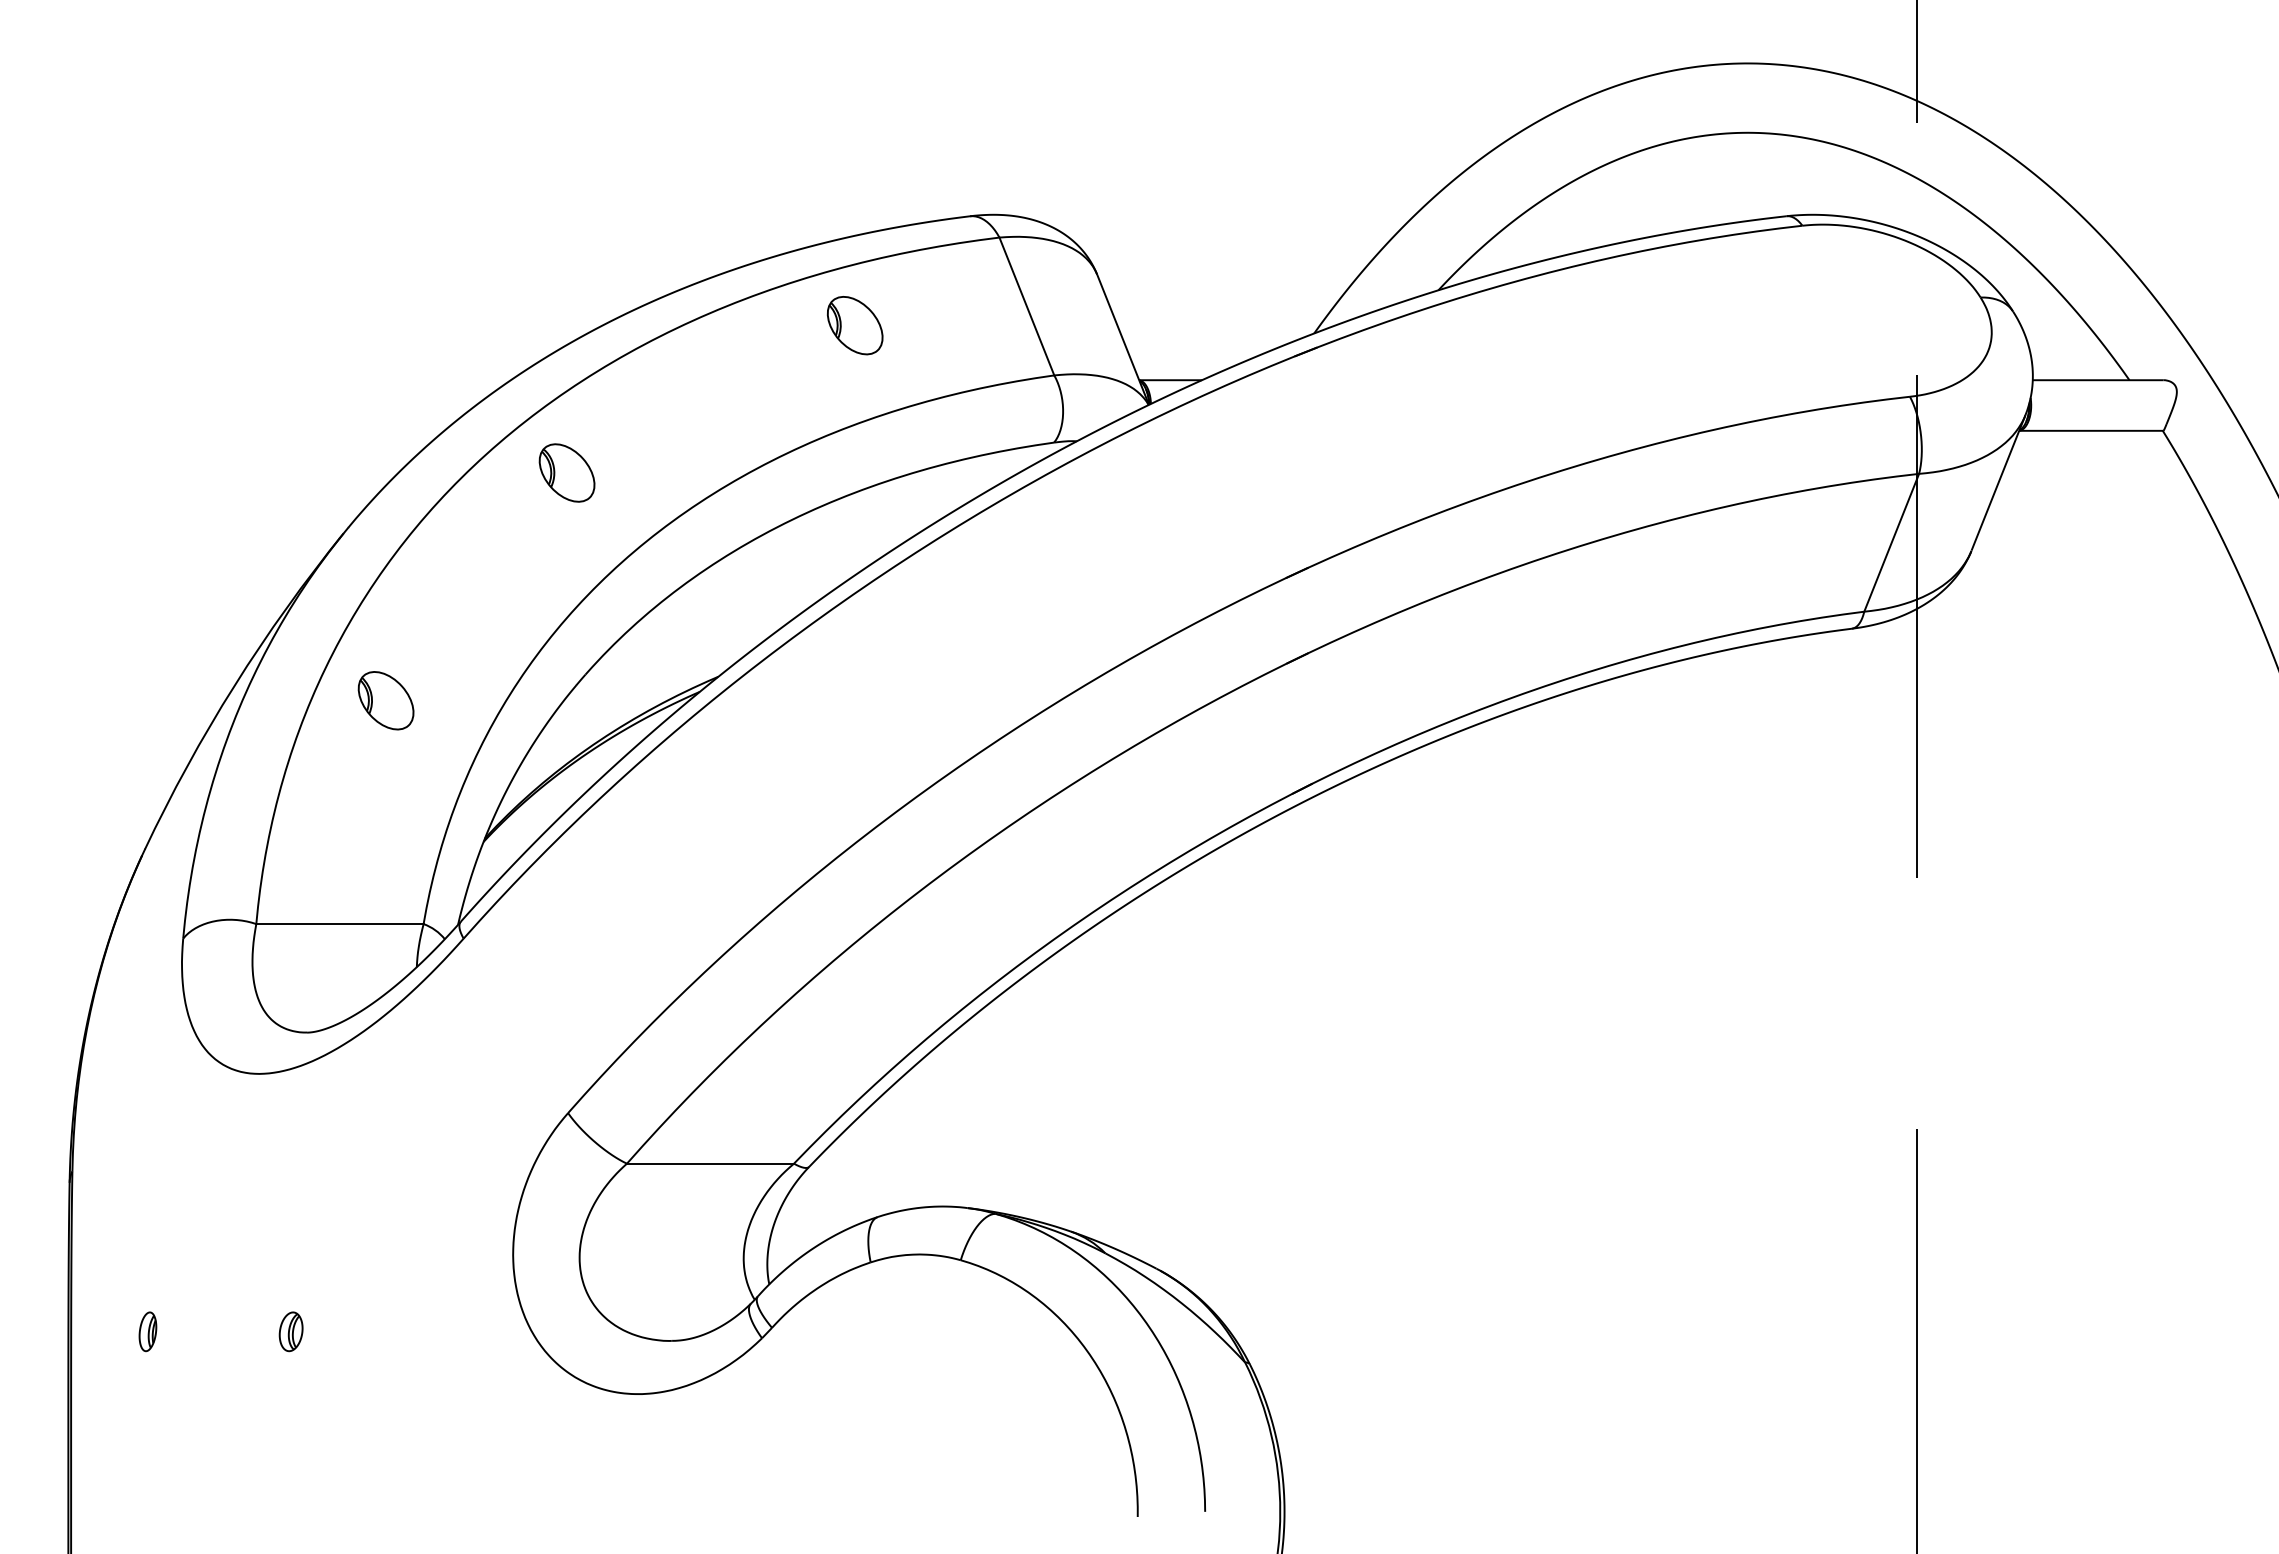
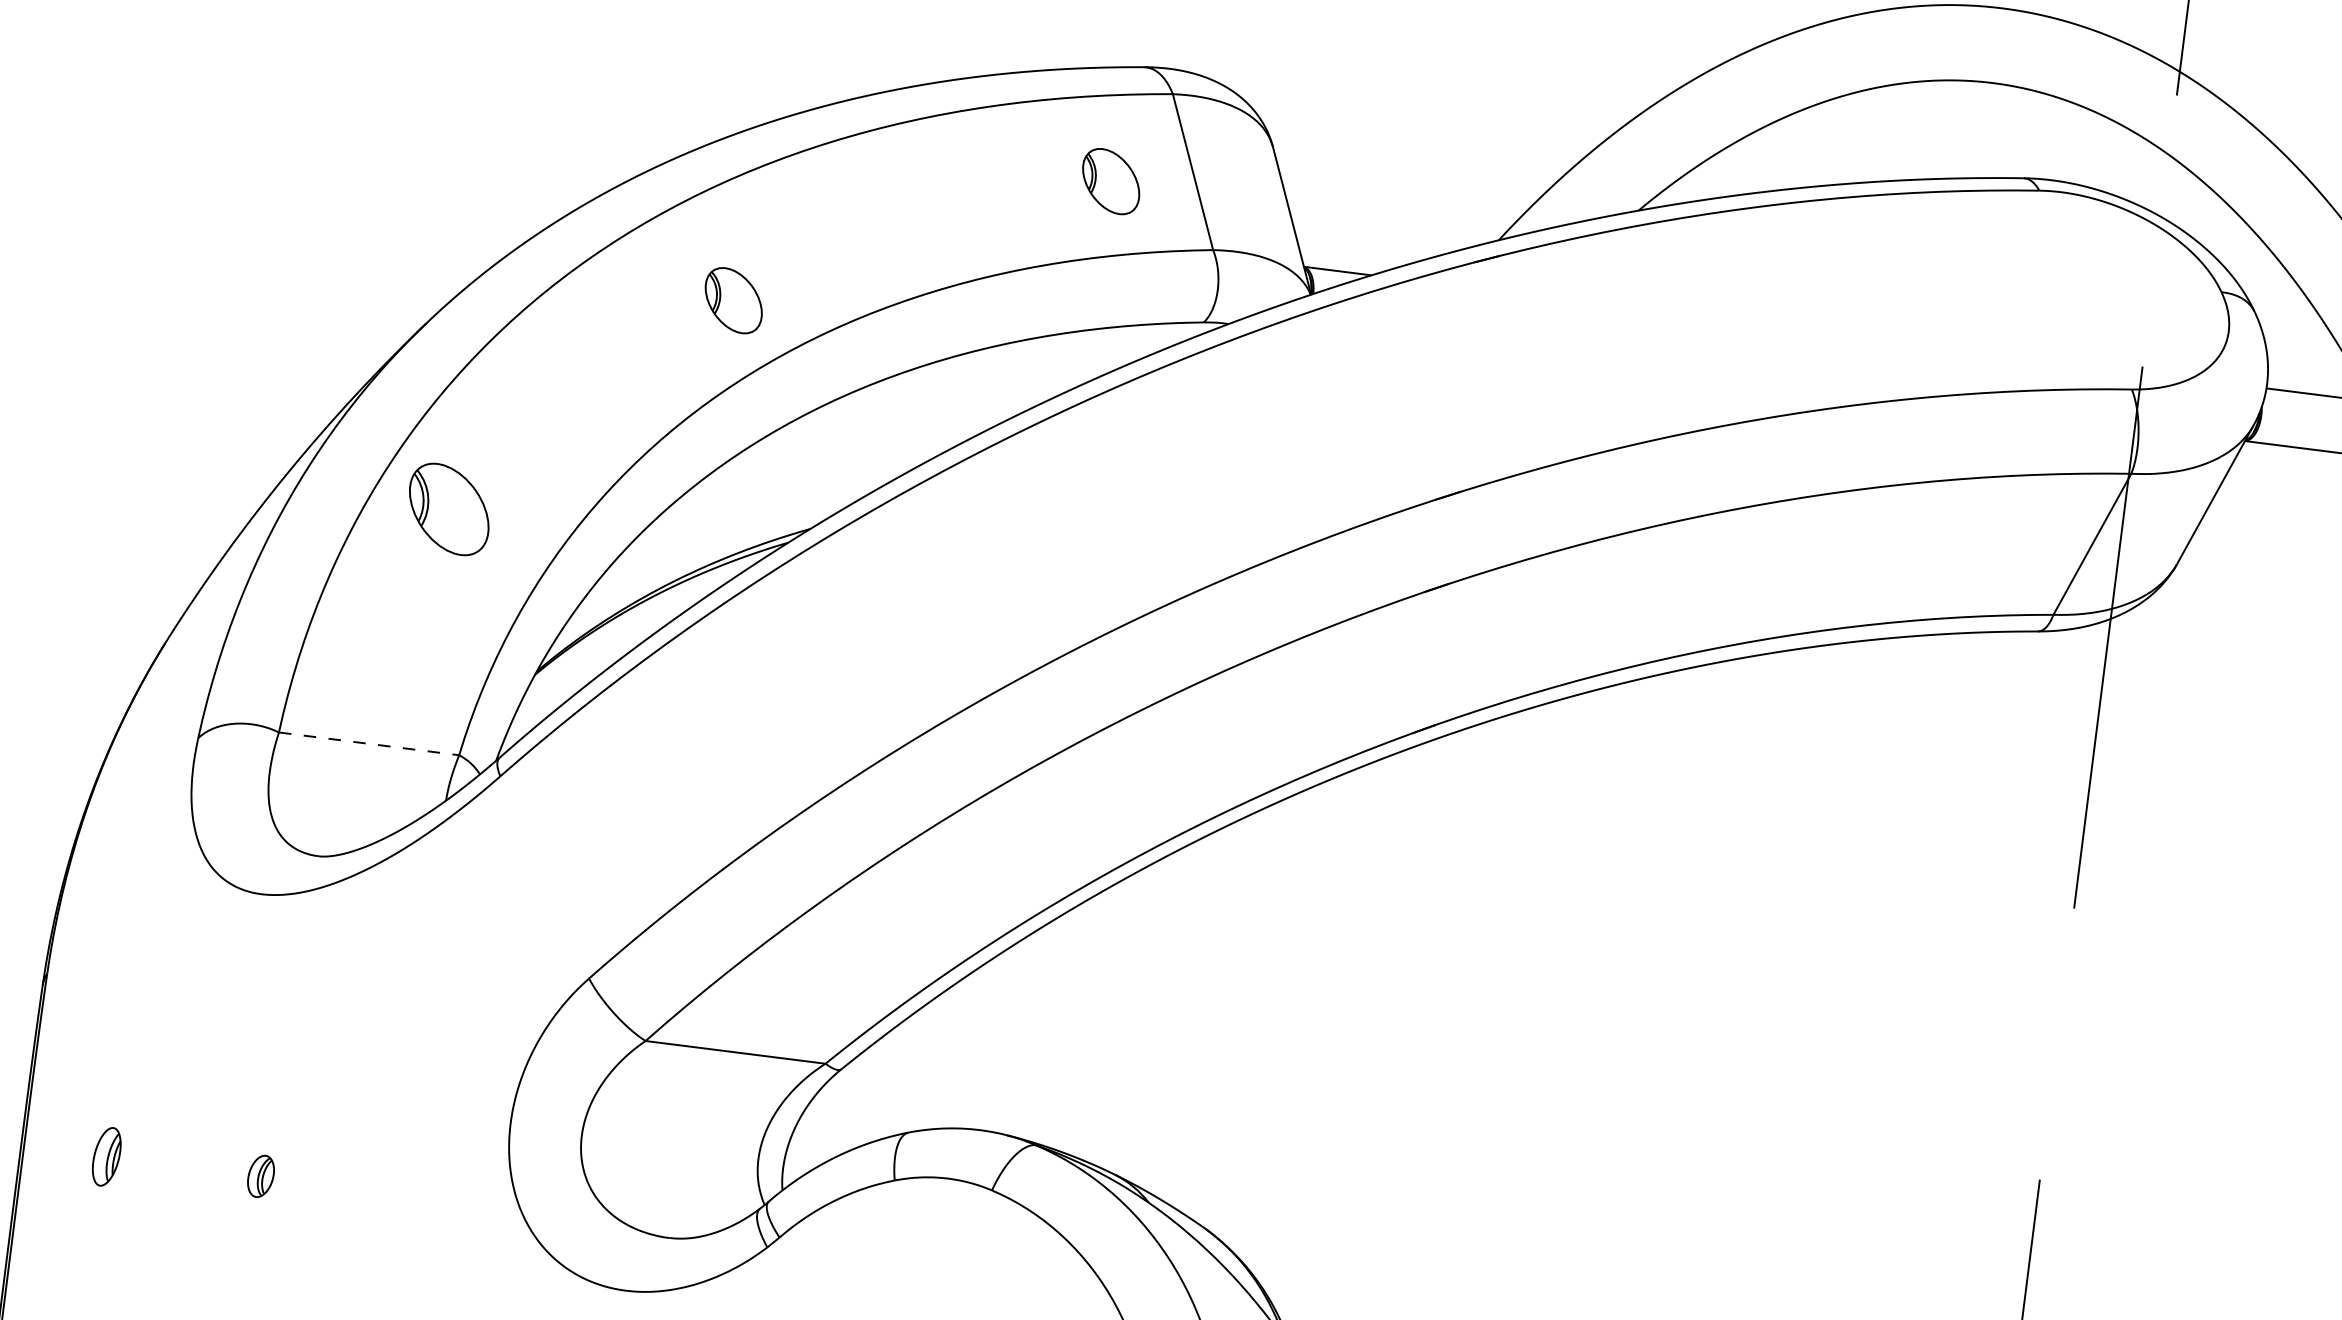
part: (855, 325) -> (1111, 181), moved
part: (566, 472) -> (733, 300), moved
part: (385, 700) -> (448, 509), size x1.4
line: (339, 924) -> (368, 744), solid -> dashed
part: (147, 1331) -> (106, 1156), size x1.4

